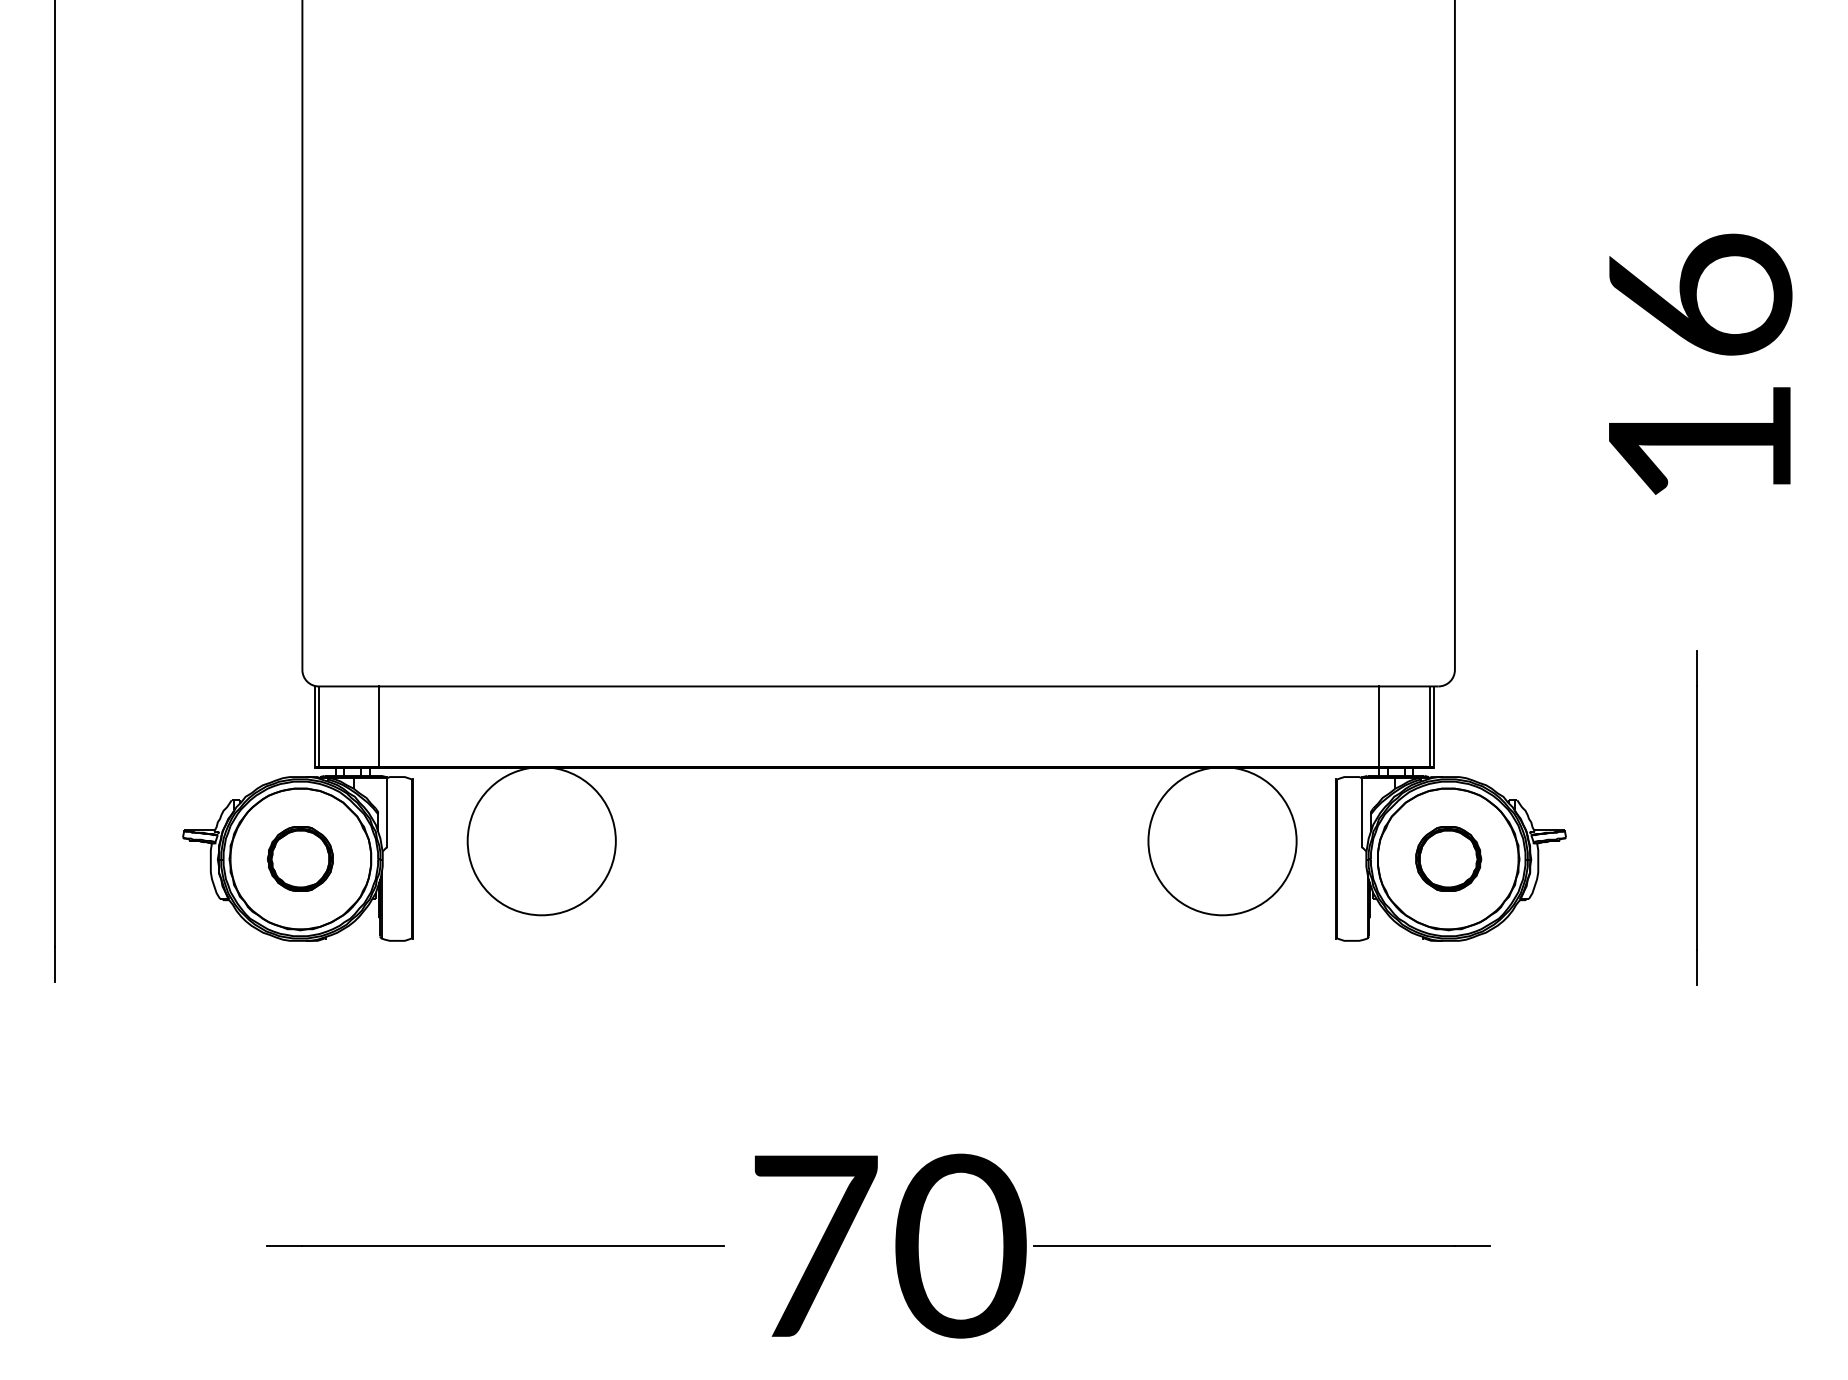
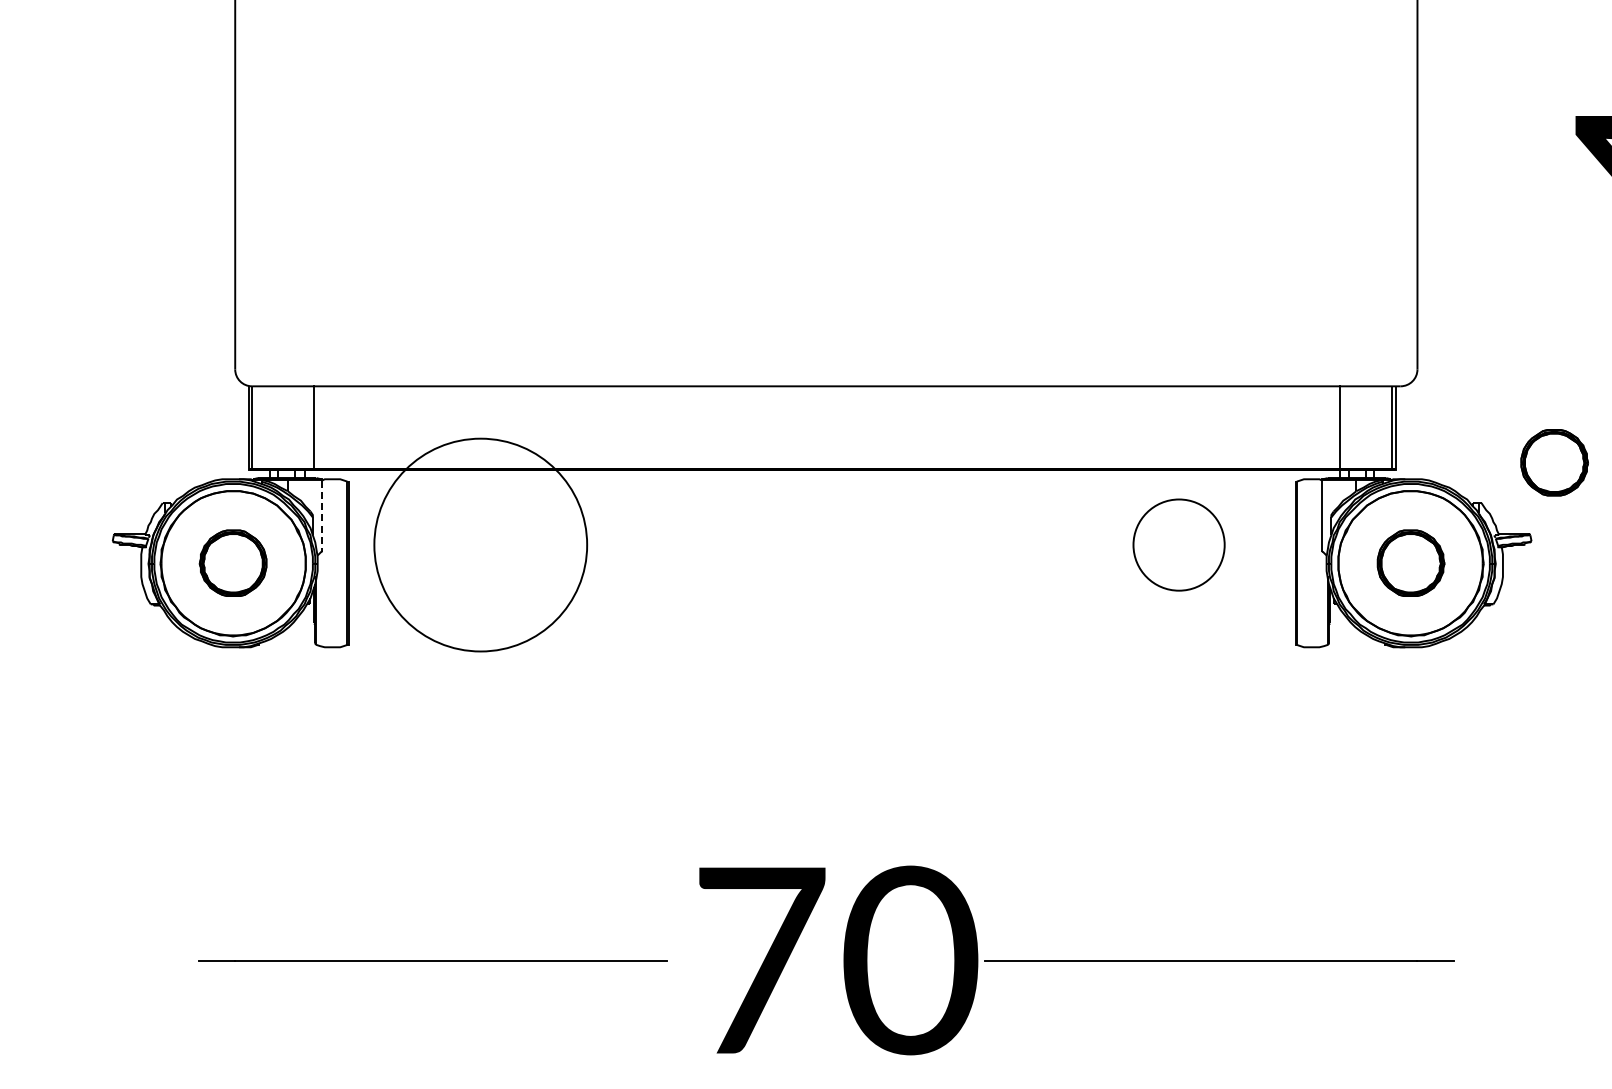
part: (1588, 760) -> (1554, 462), added
line: (387, 813) -> (322, 516), solid -> dashed
circle: (541, 841) -> (480, 545), size x1.4
circle: (1222, 841) -> (1179, 545), size x0.6

